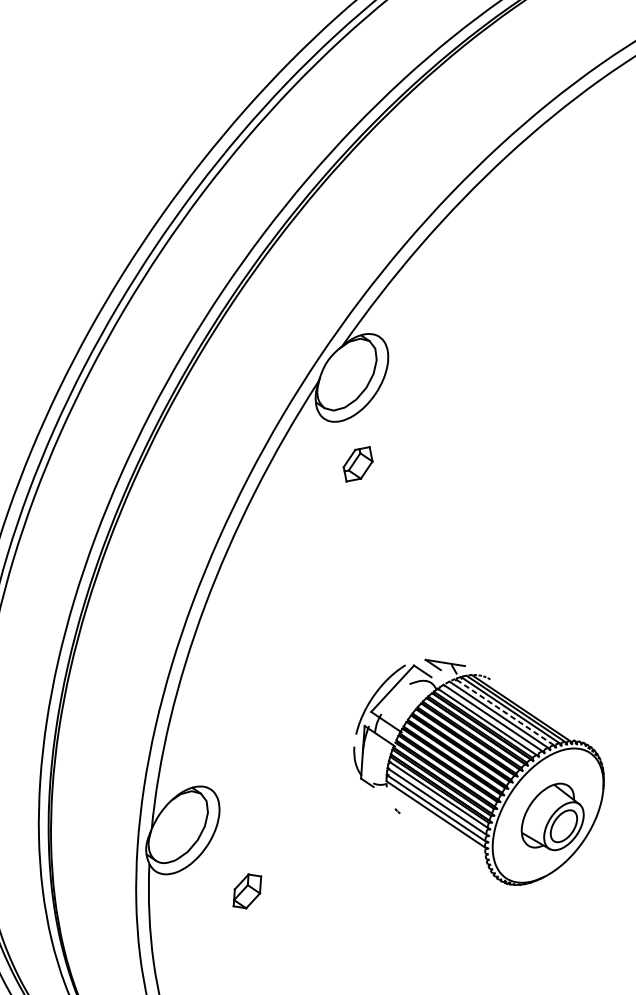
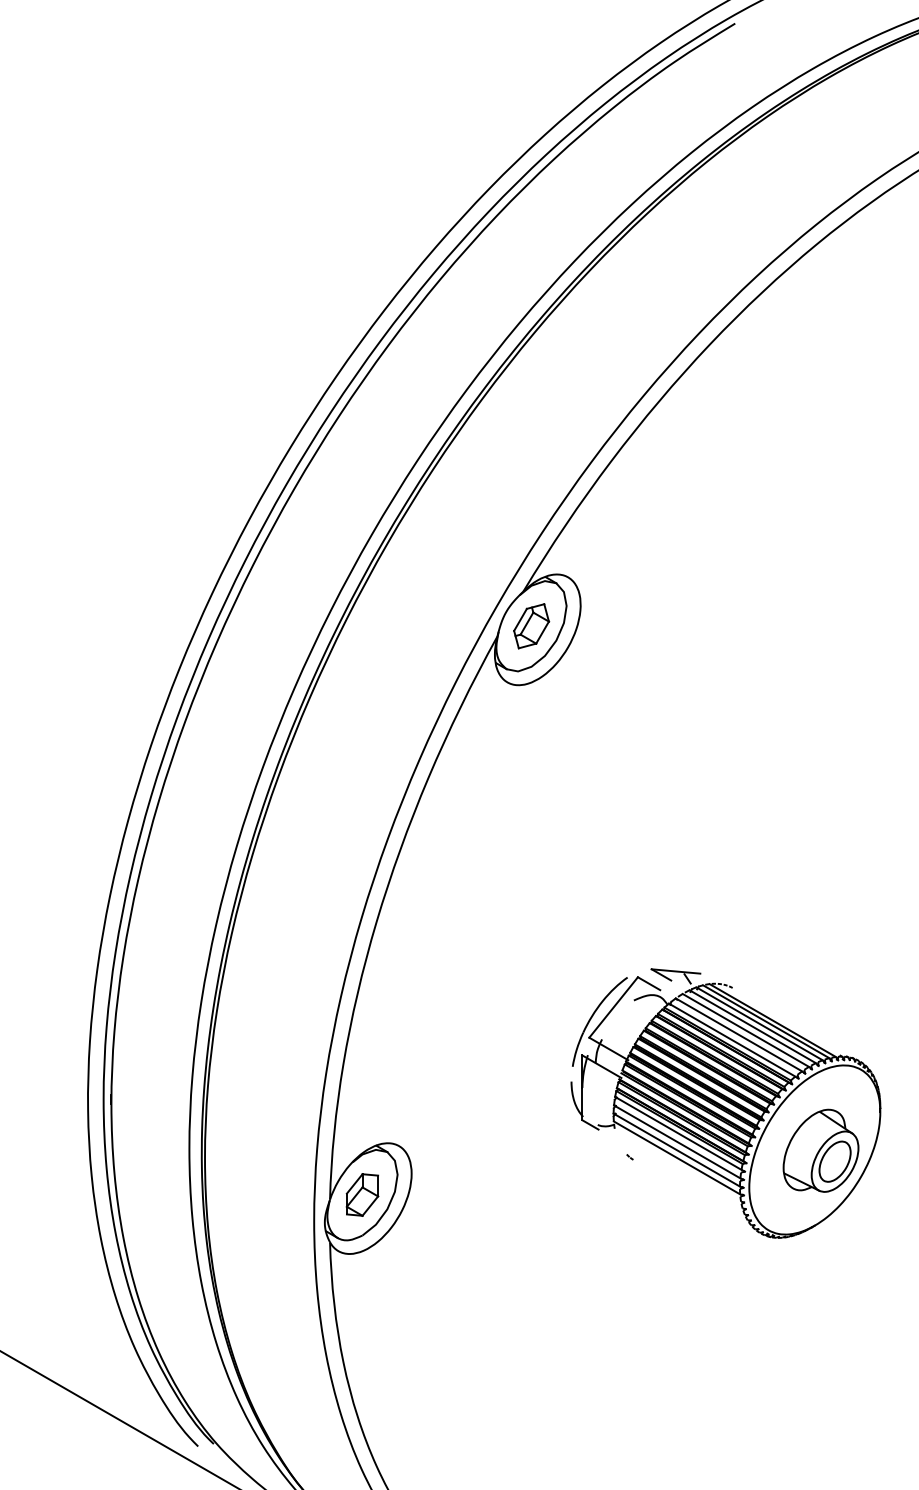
part: (358, 464) -> (531, 626), moved
line: (504, 711) -> (752, 1026), dashed -> solid
part: (247, 890) -> (362, 1194), moved

